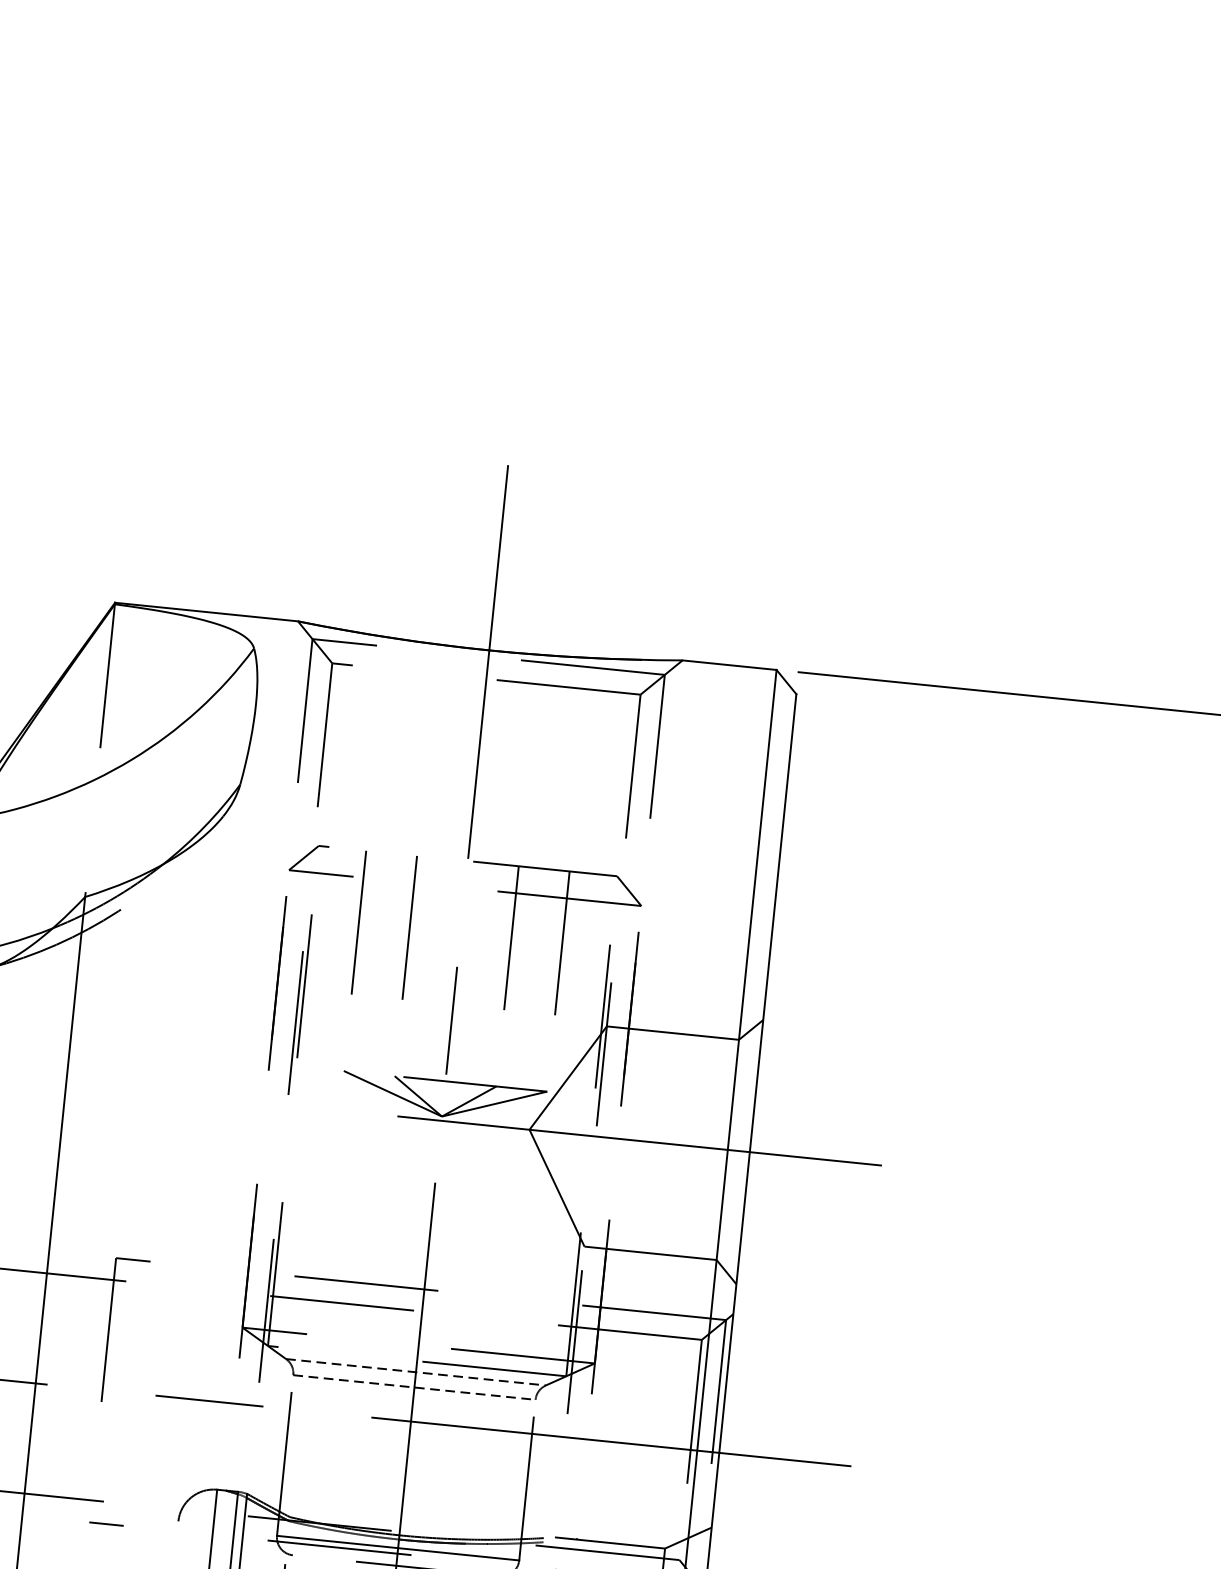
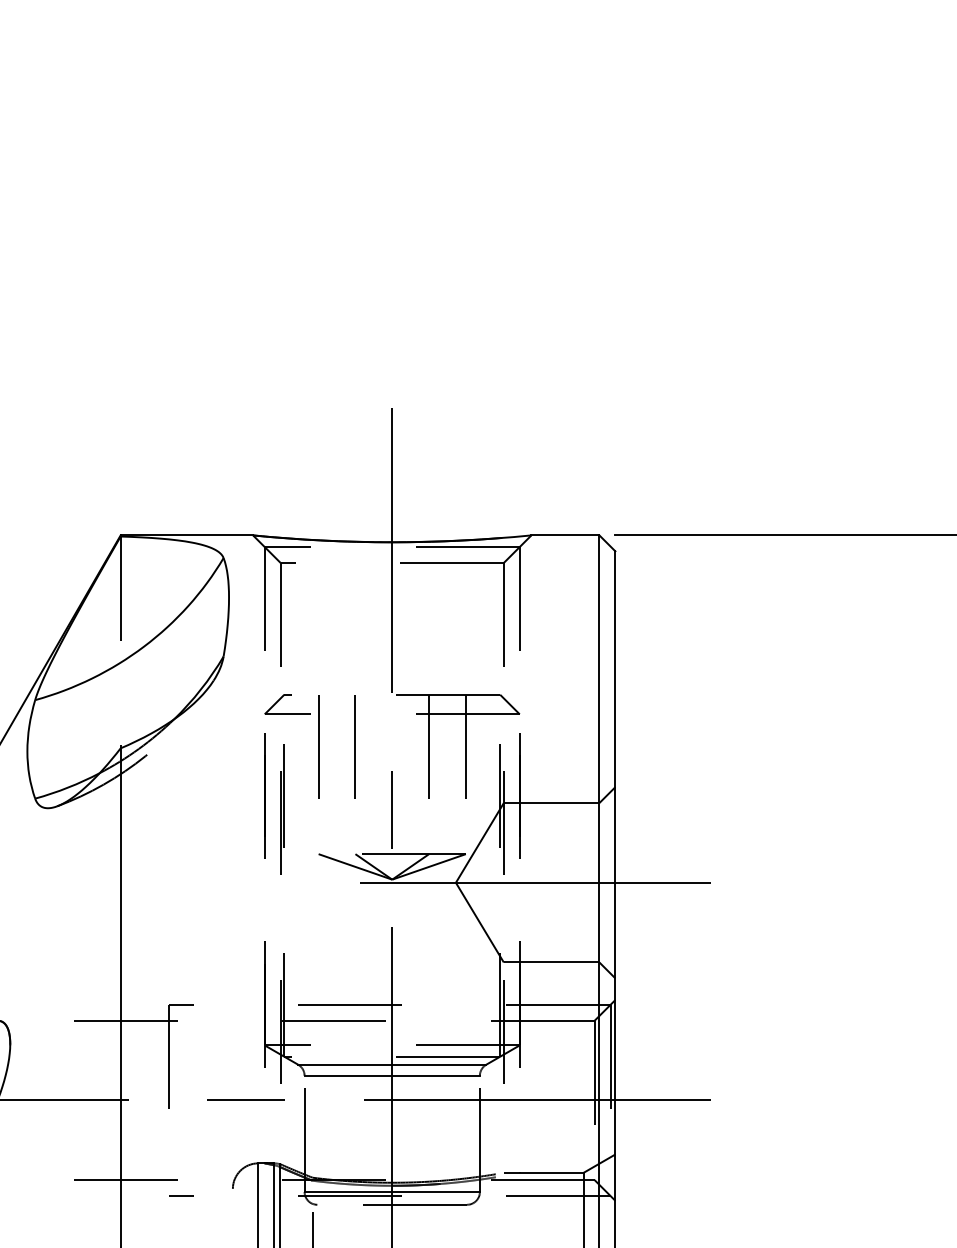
line: (416, 1371) -> (392, 1064), dashed -> solid
line: (414, 1387) -> (392, 1075), dashed -> solid

